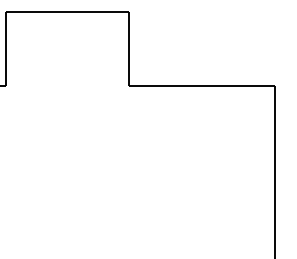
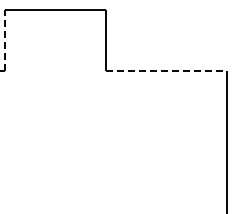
line: (5, 48) -> (4, 40), solid -> dashed
line: (201, 86) -> (166, 71), solid -> dashed

